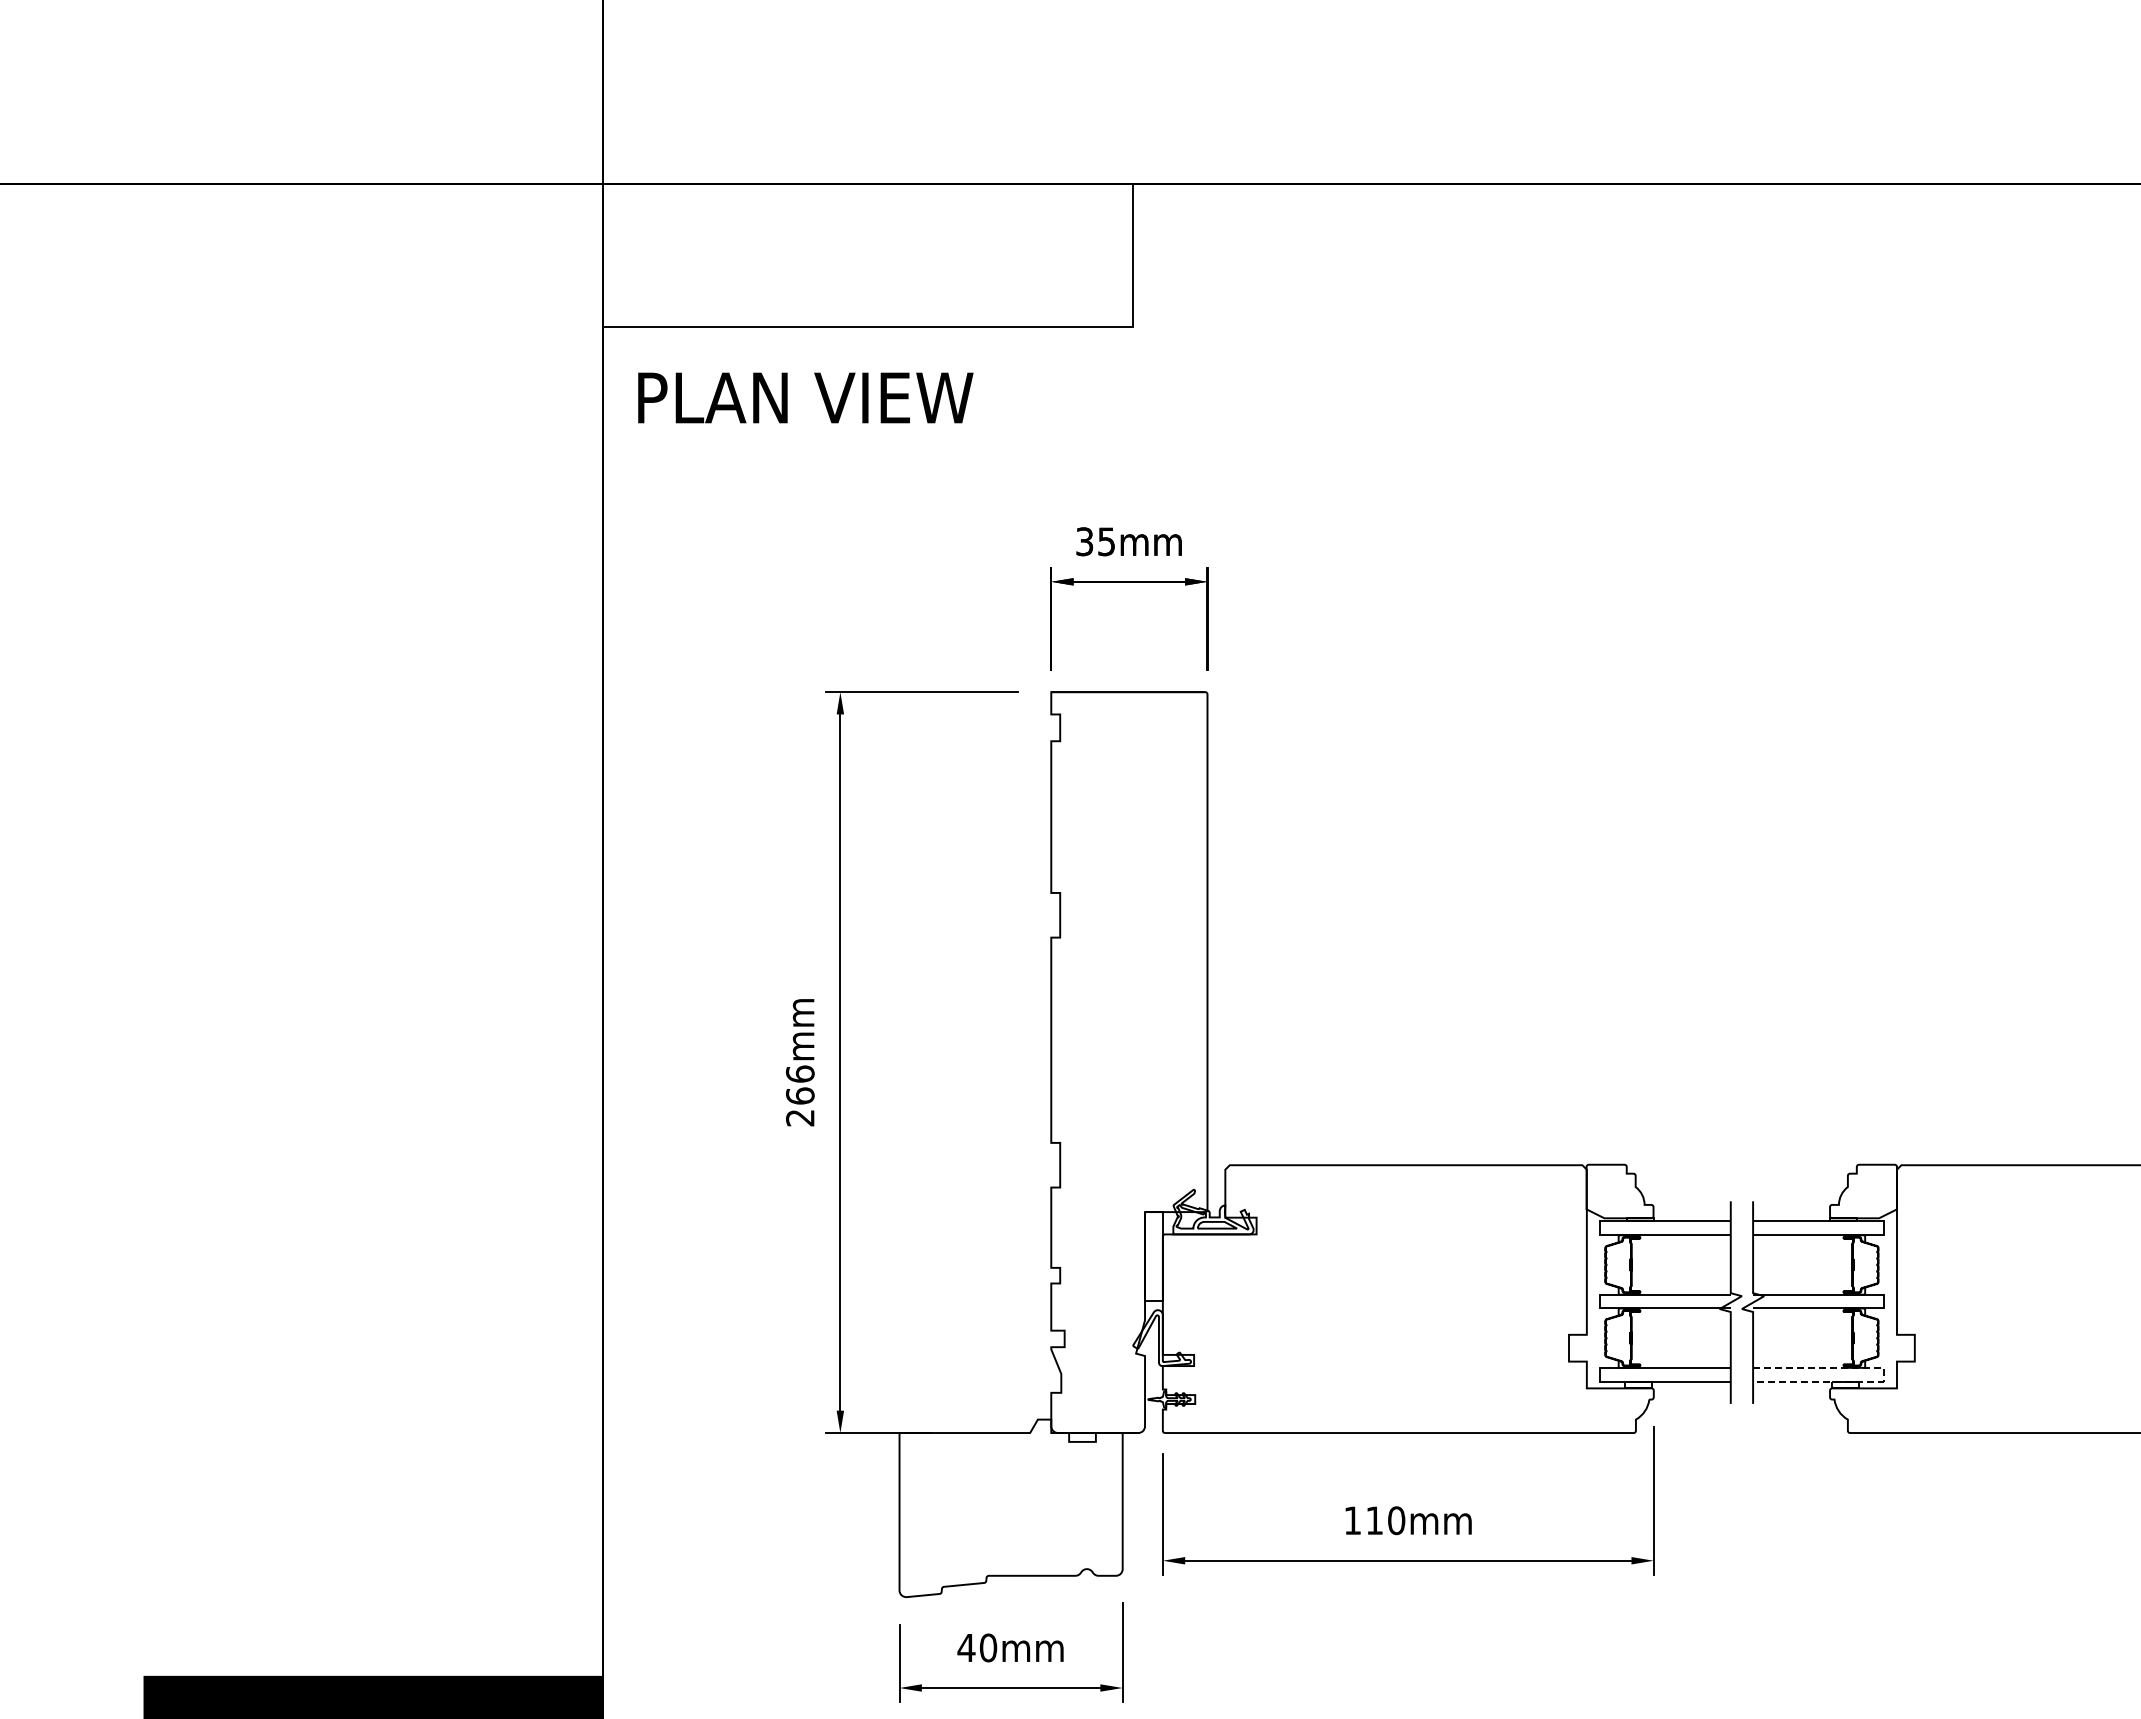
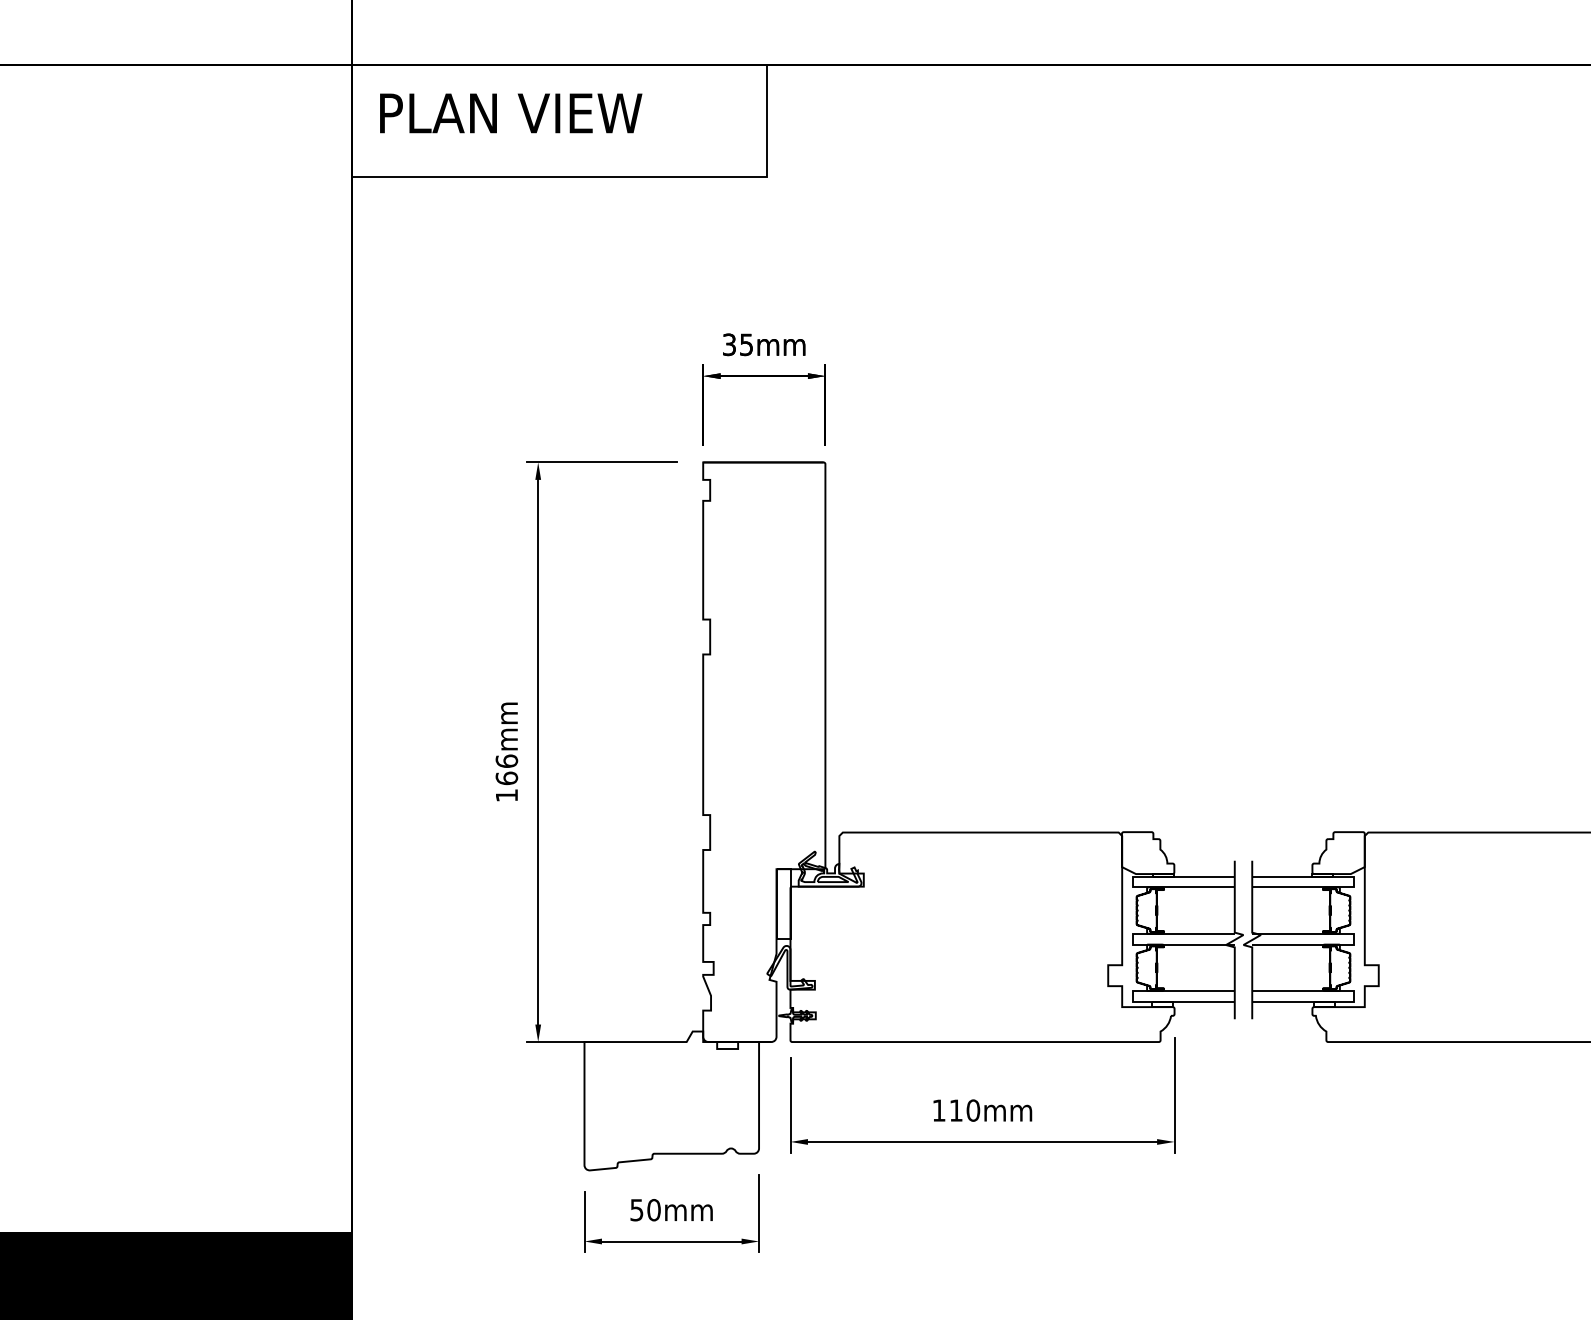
text: (805, 397) -> (510, 113), moved
text: (800, 1118) -> (507, 795), 266mm -> 166mm
line: (1883, 1374) -> (1354, 996), dashed -> solid
text: (966, 1648) -> (636, 1210), 40mm -> 50mm

